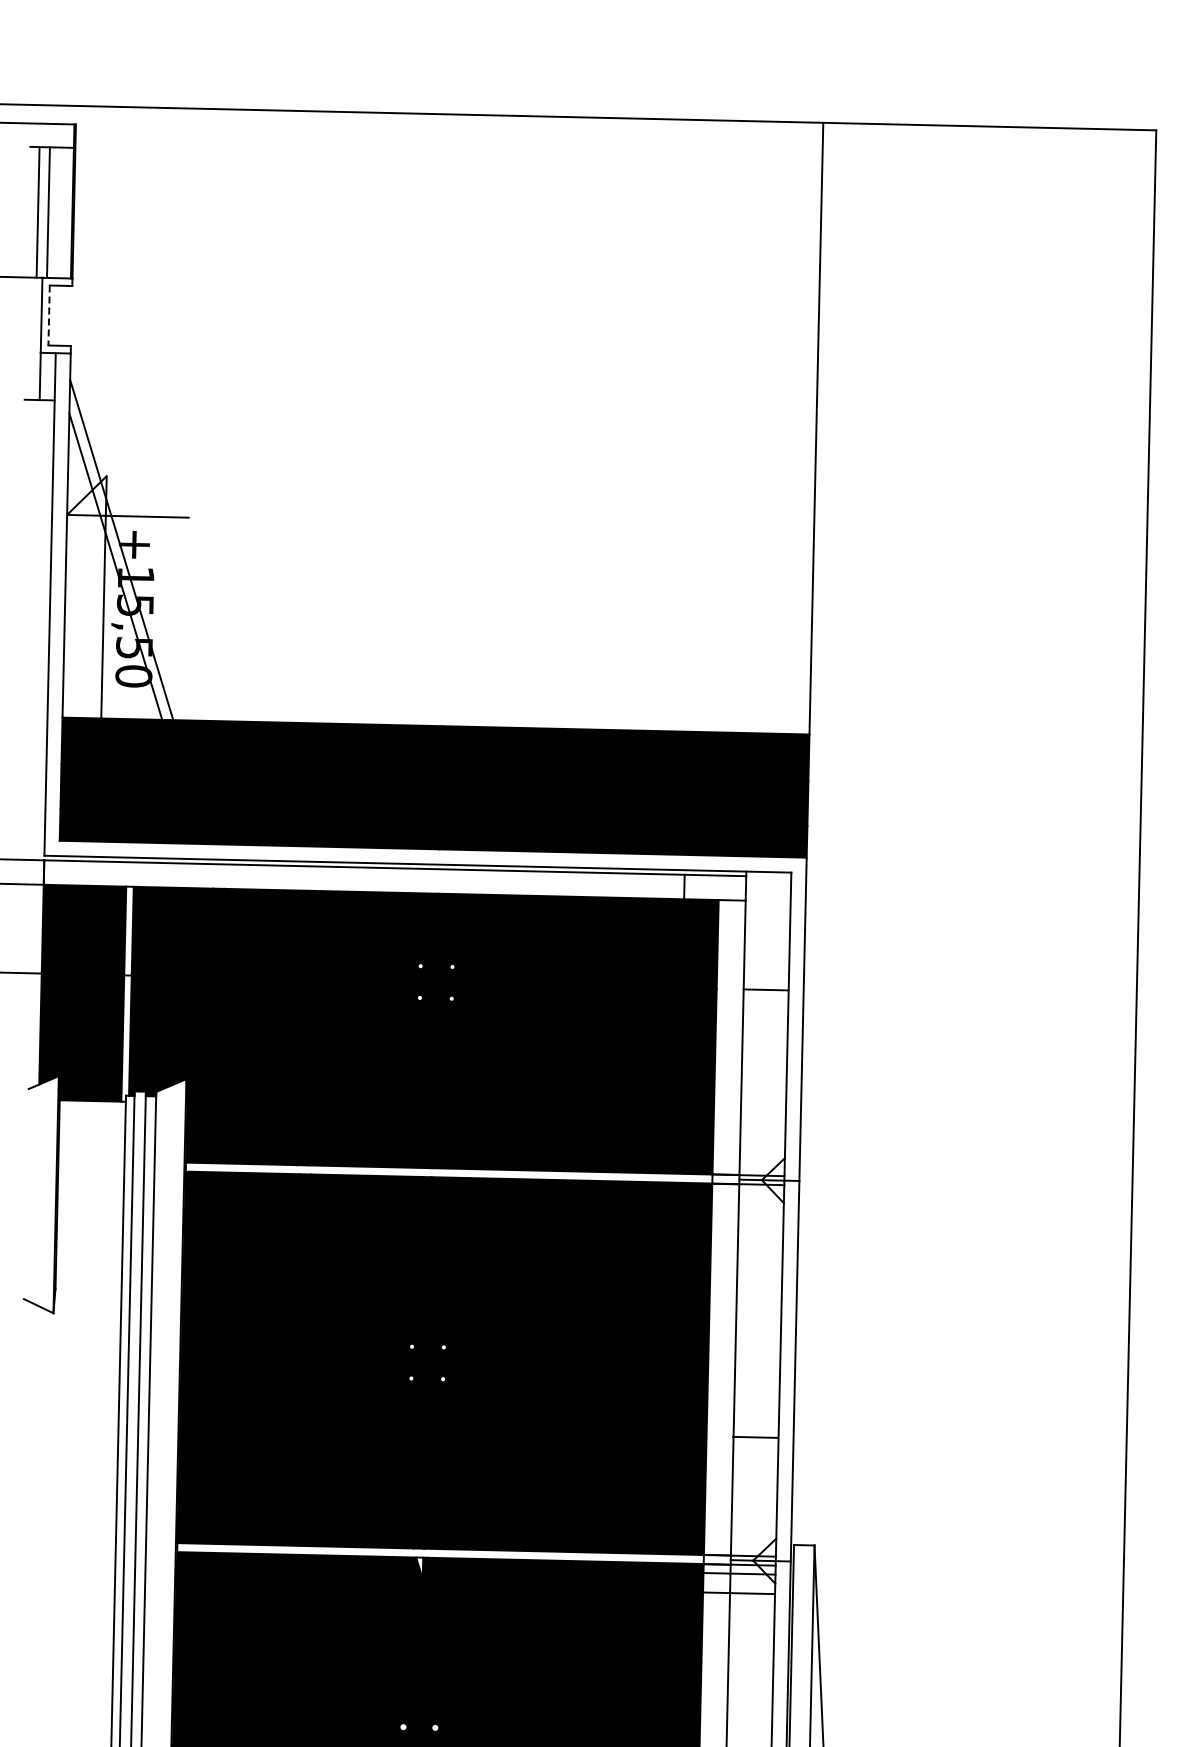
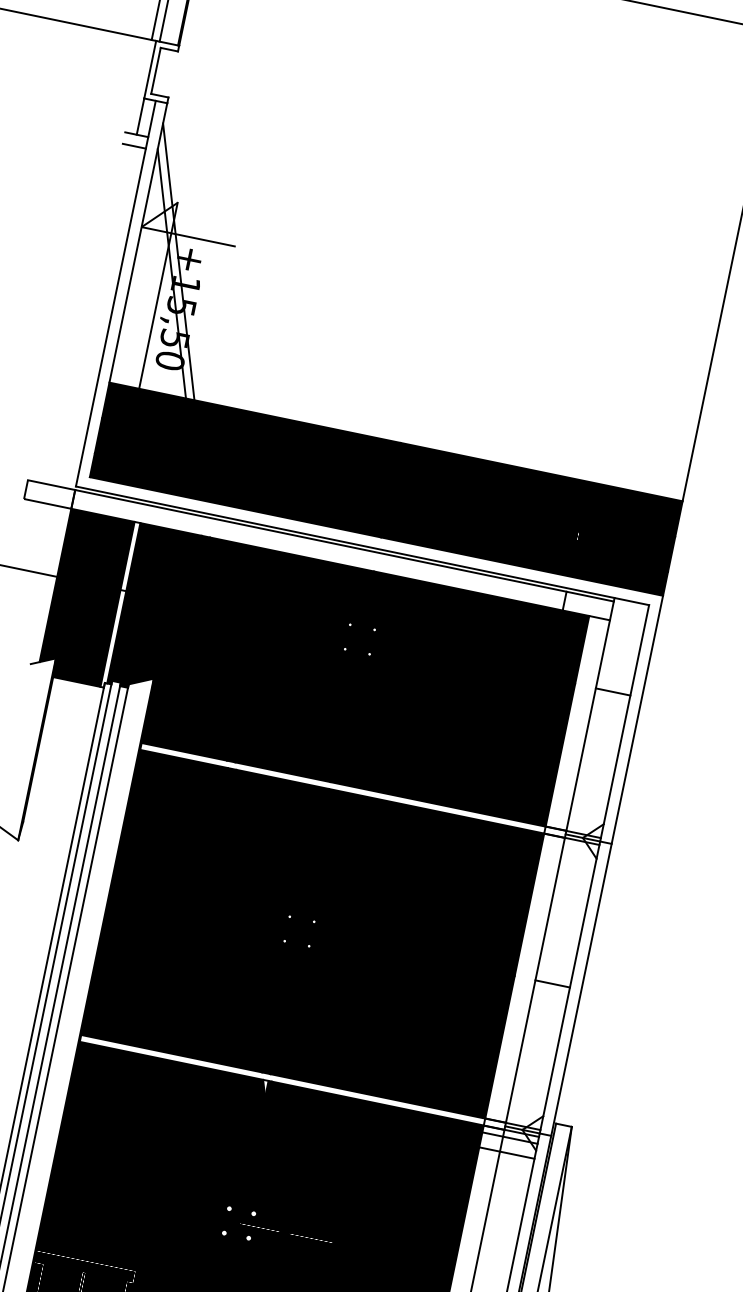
line: (49, 316) -> (156, 71), dashed -> solid
line: (39, 414) -> (134, 145), added
line: (755, 1436) -> (552, 983), moved

